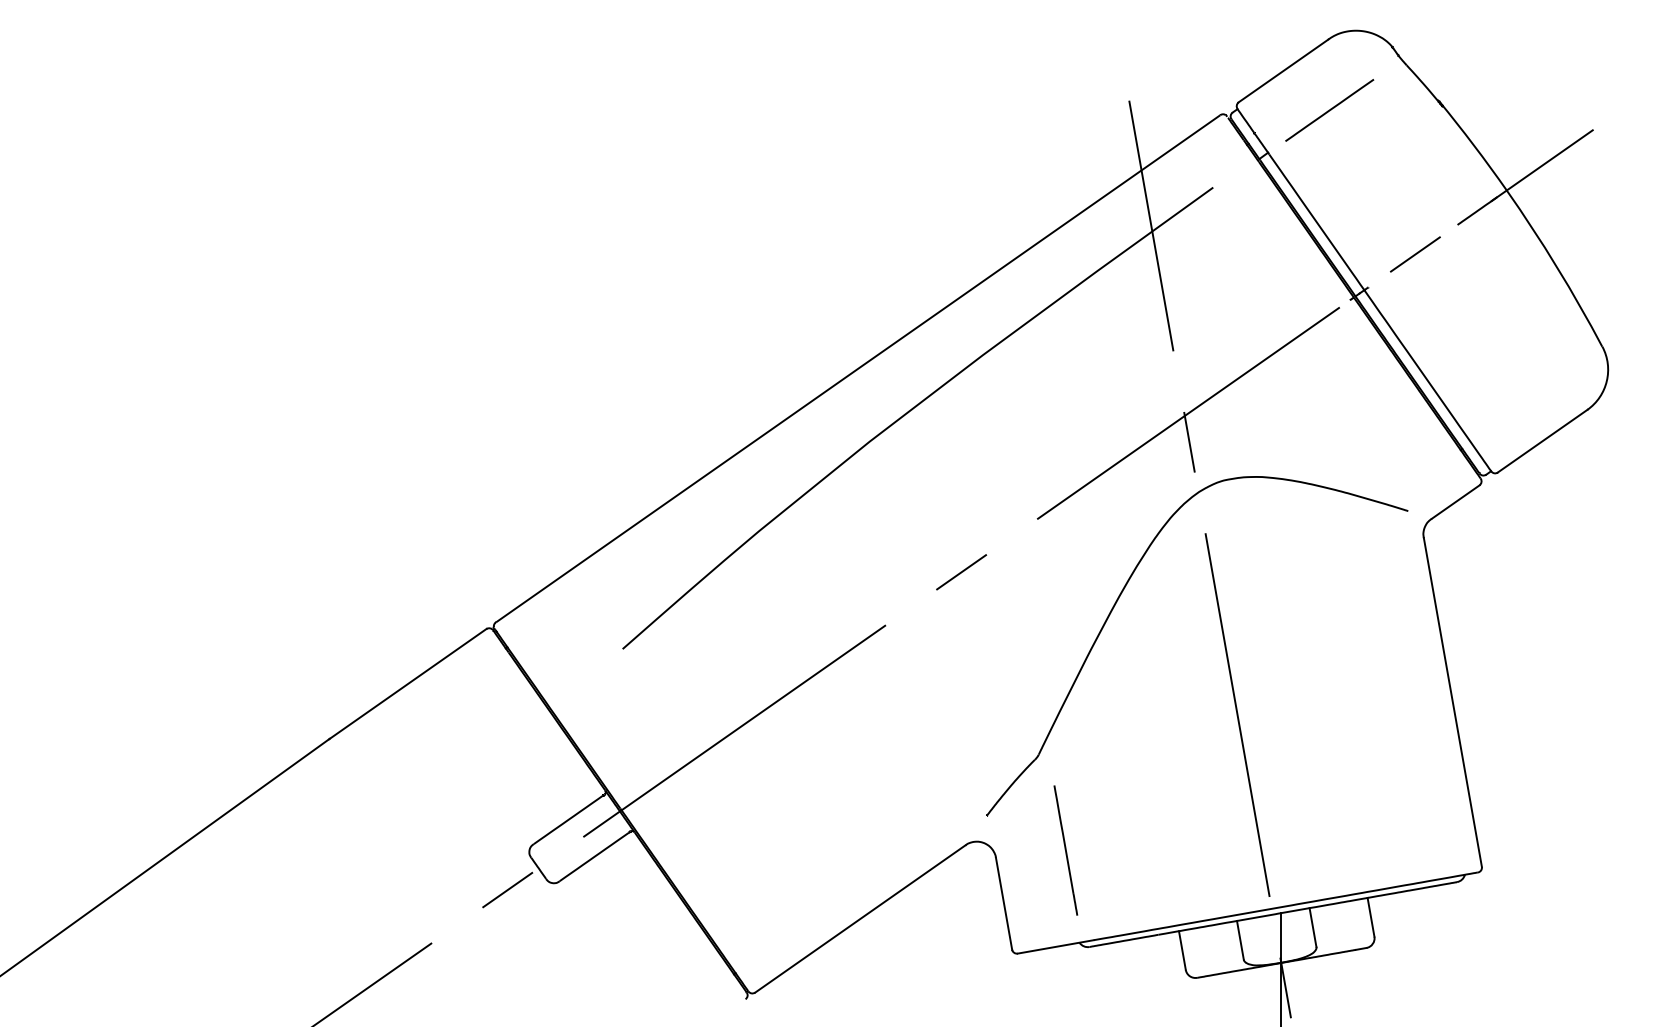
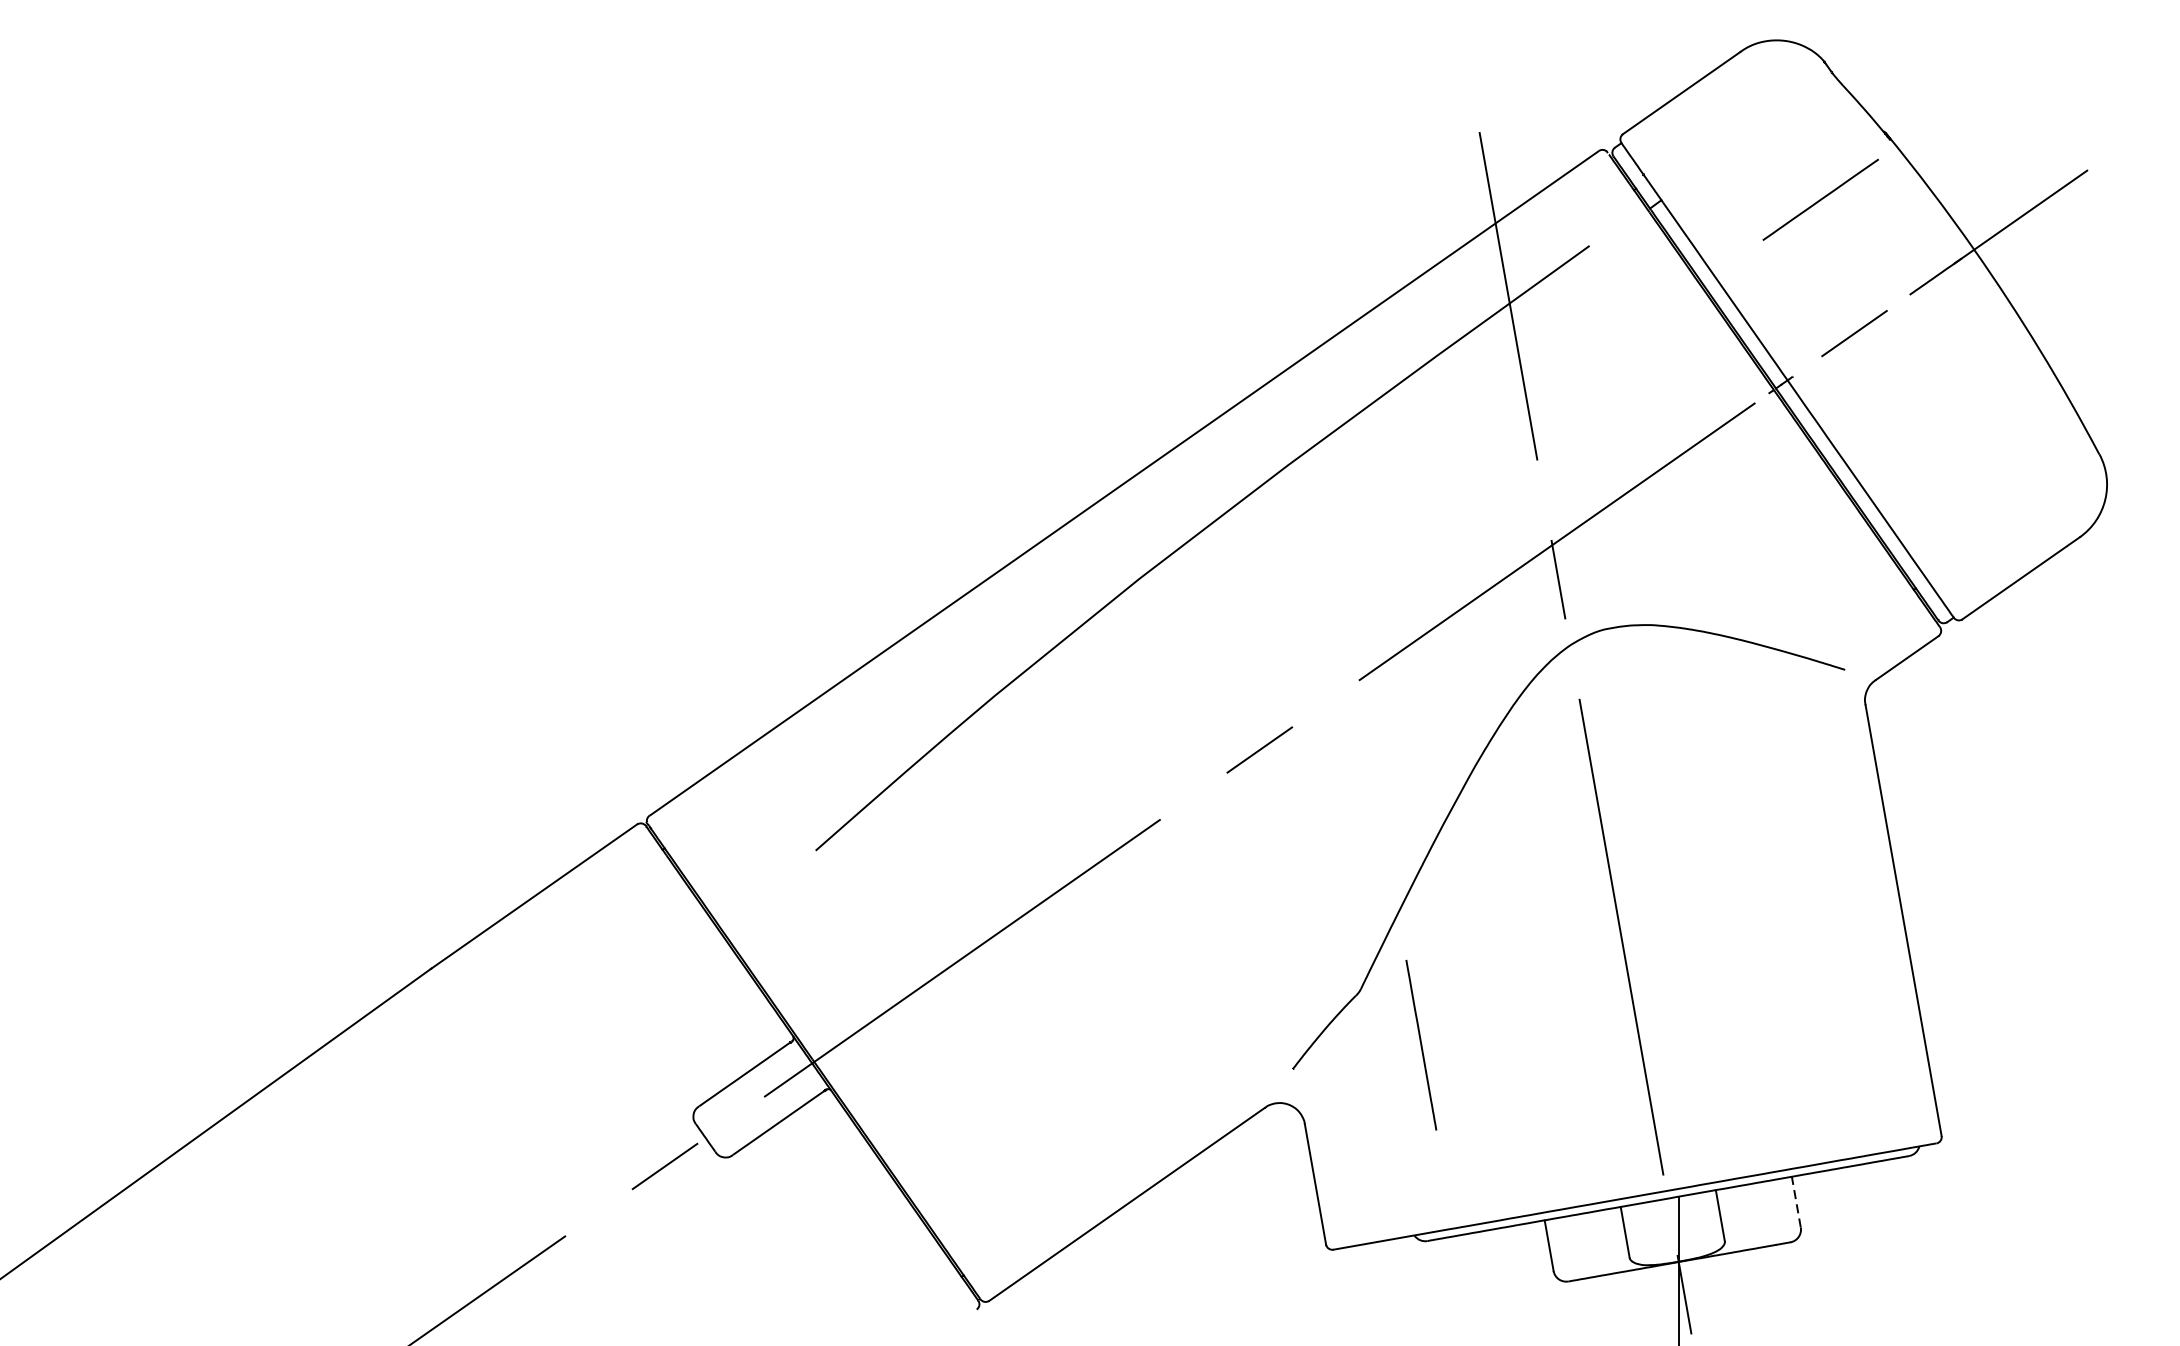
line: (1329, 110) -> (1820, 199), moved
line: (1065, 850) -> (1420, 1045), moved
line: (1371, 917) -> (1796, 1202), solid -> dashed

